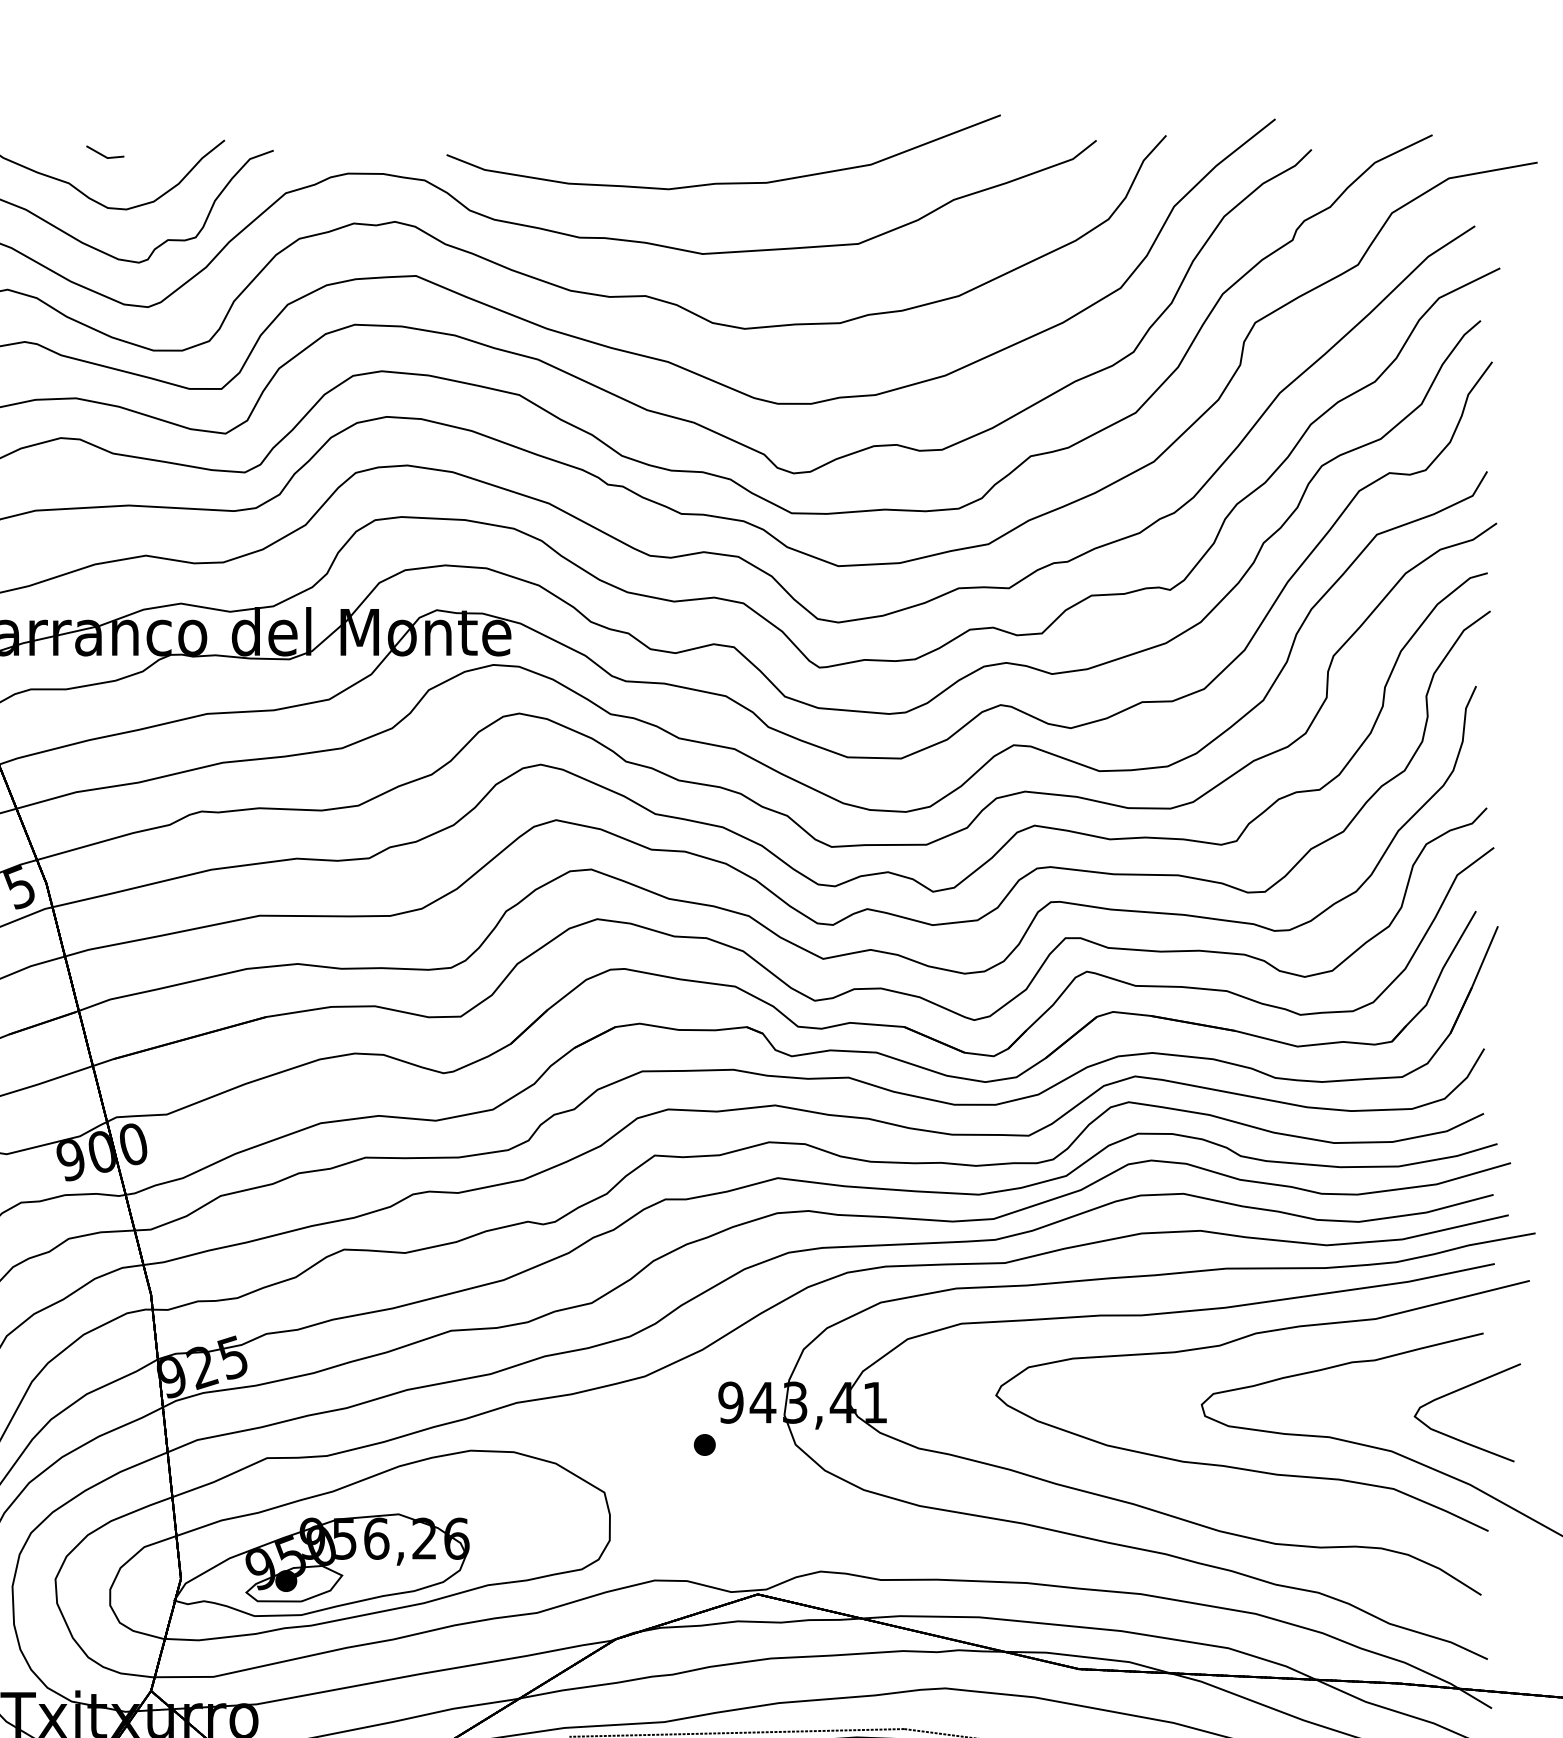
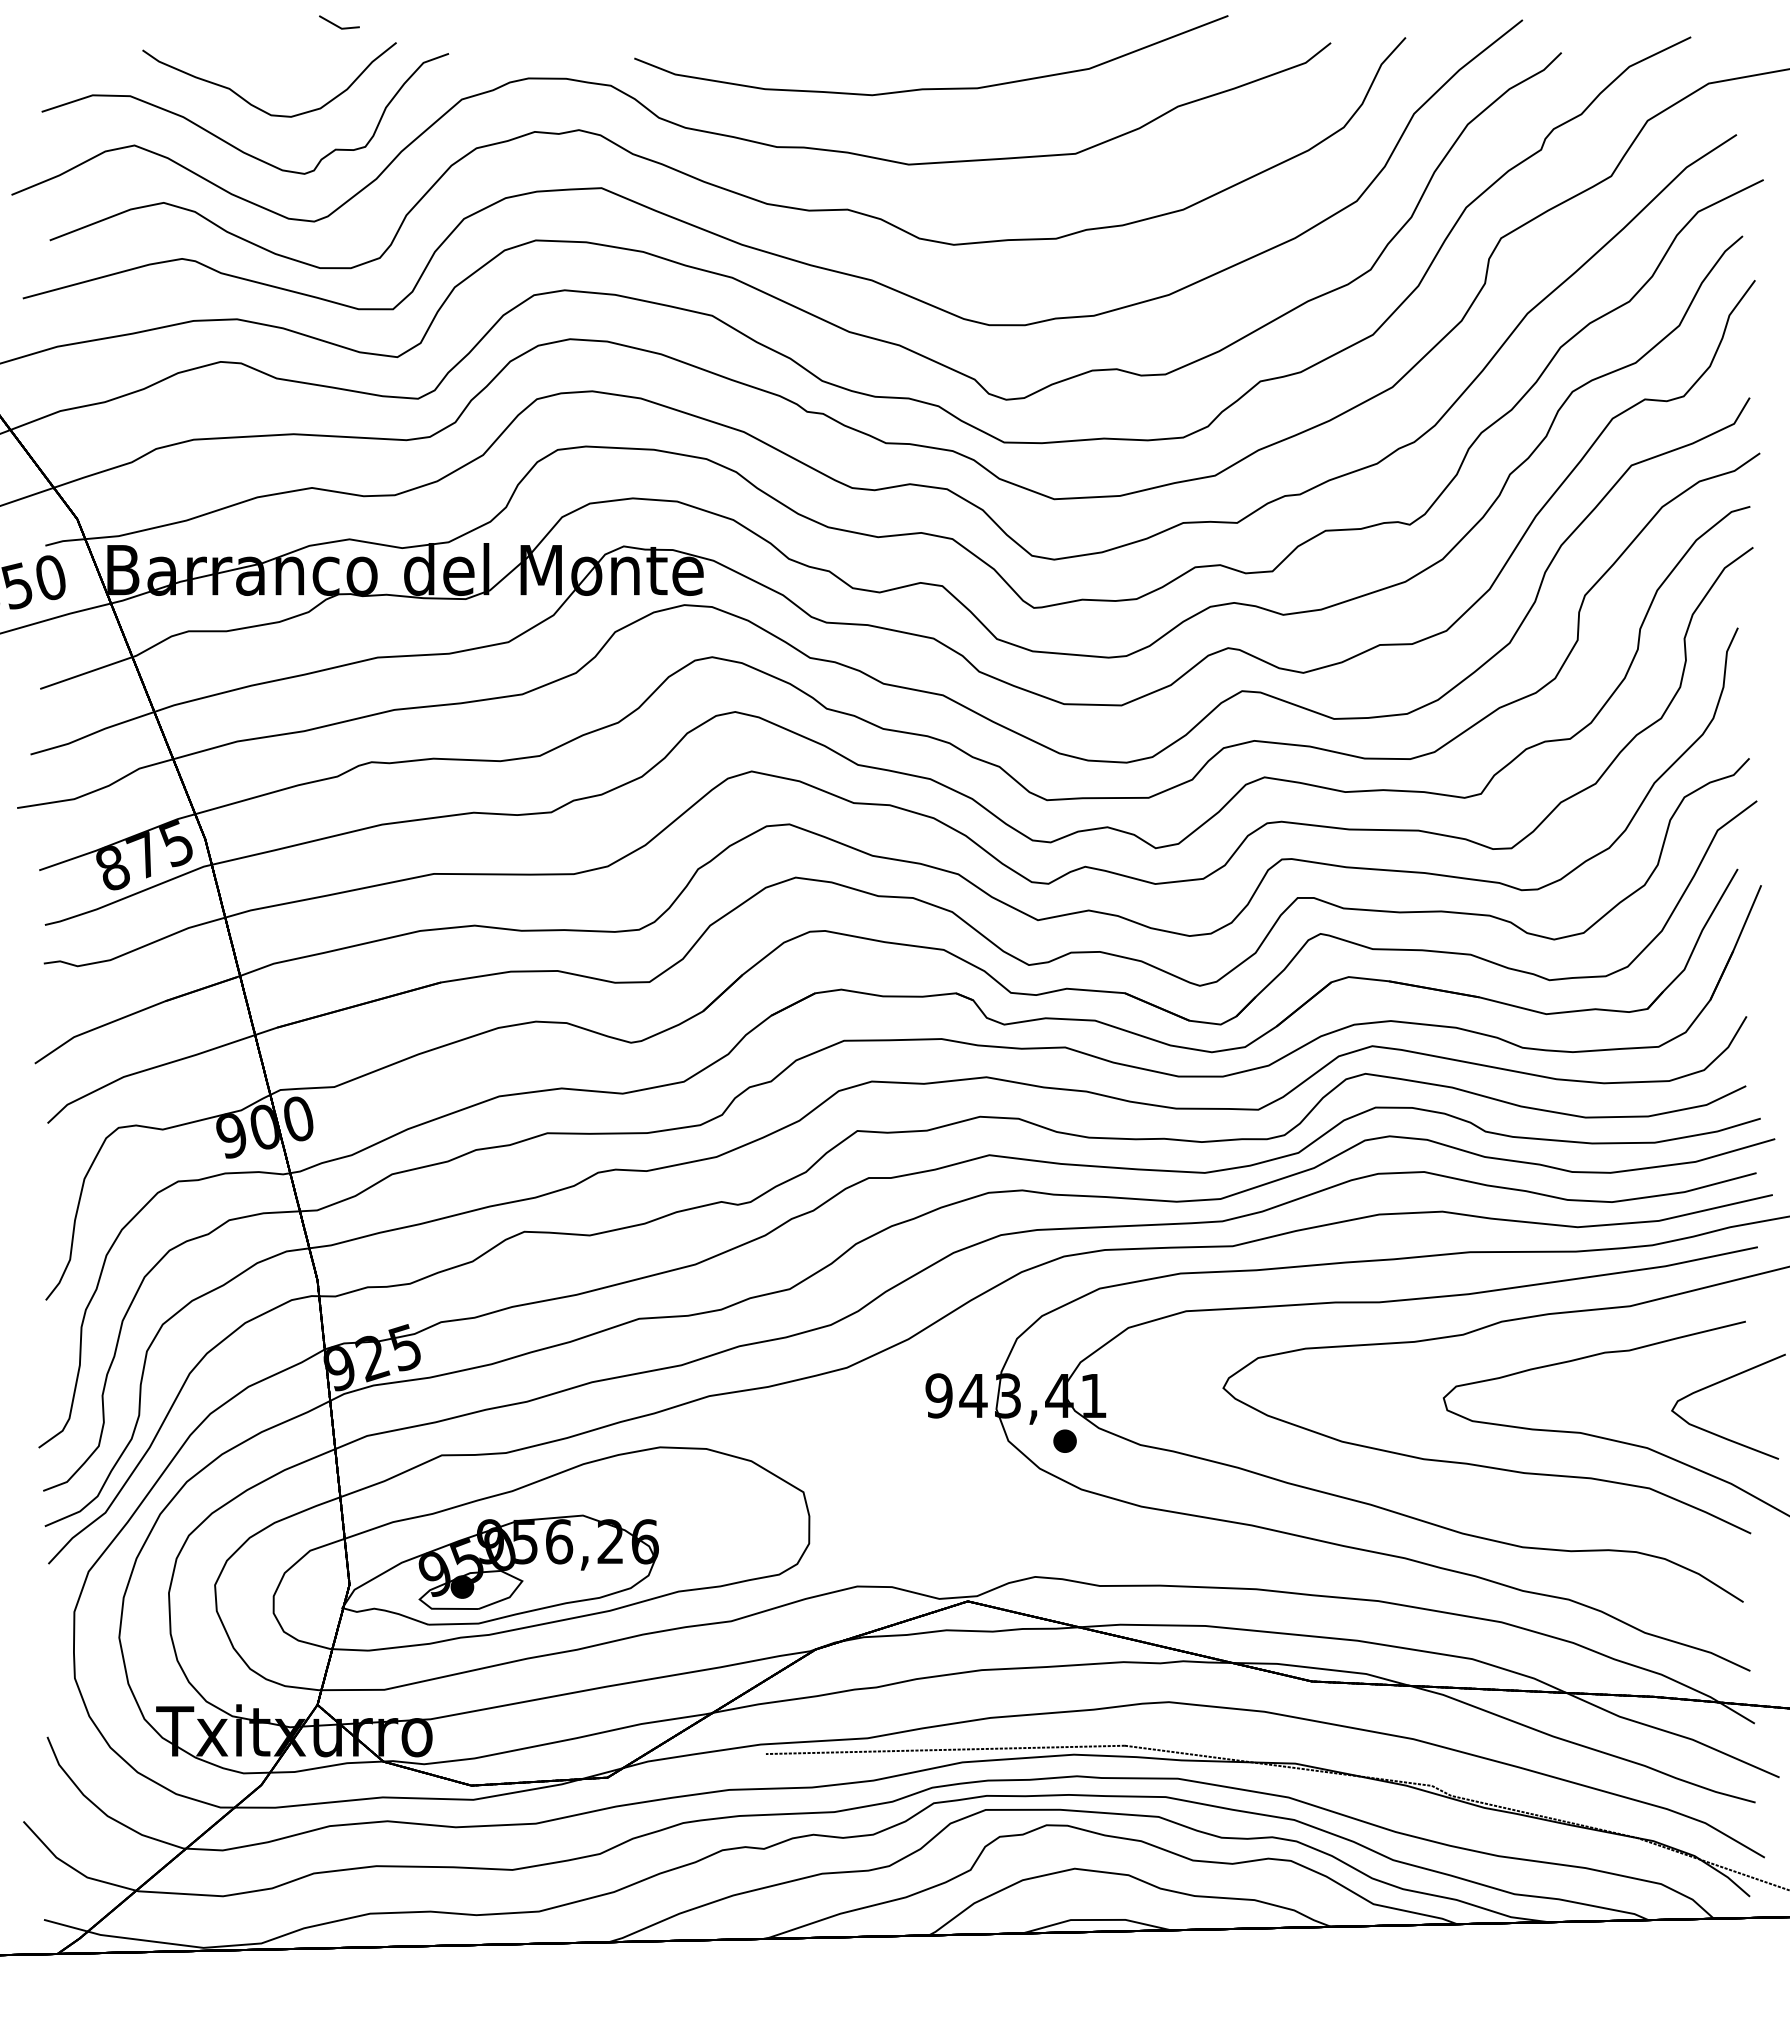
part: (105, 152) -> (339, 22), moved
part: (704, 1444) -> (1064, 1440), moved

